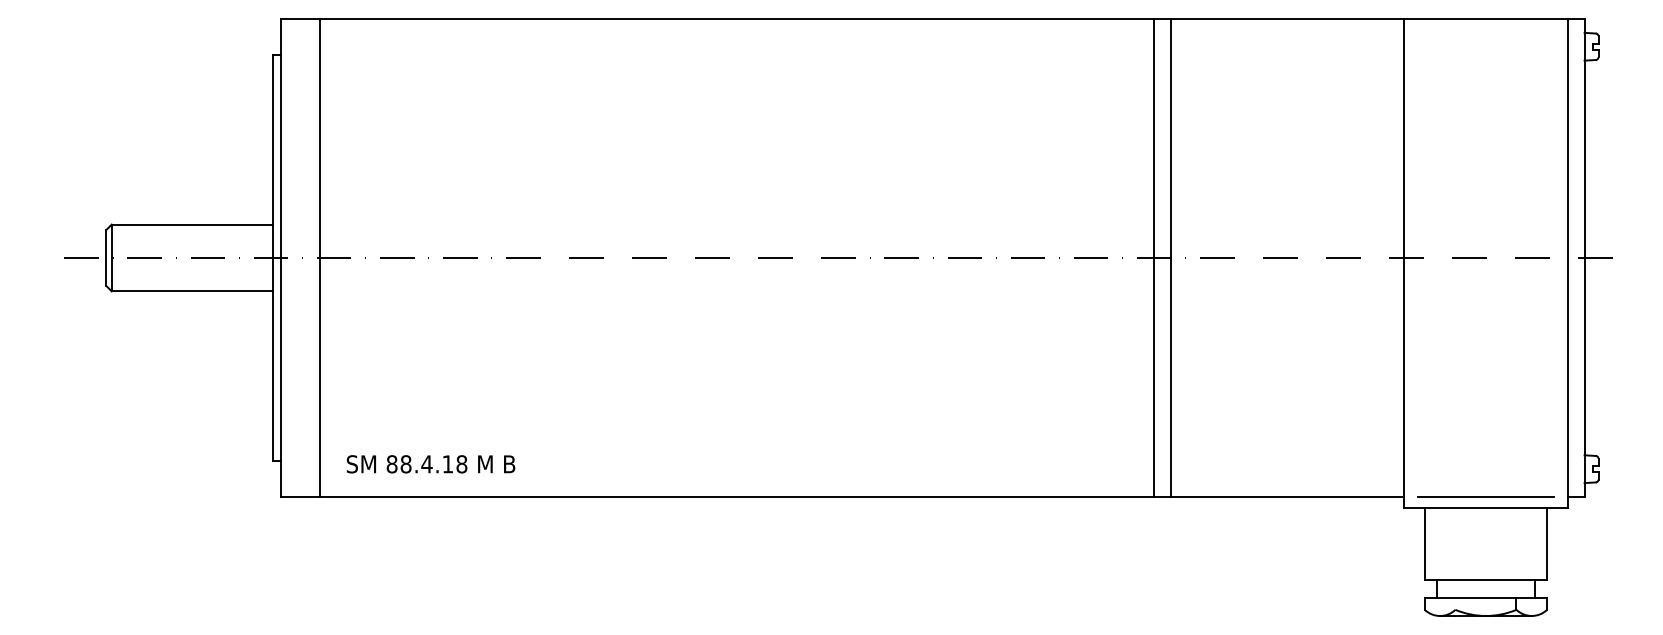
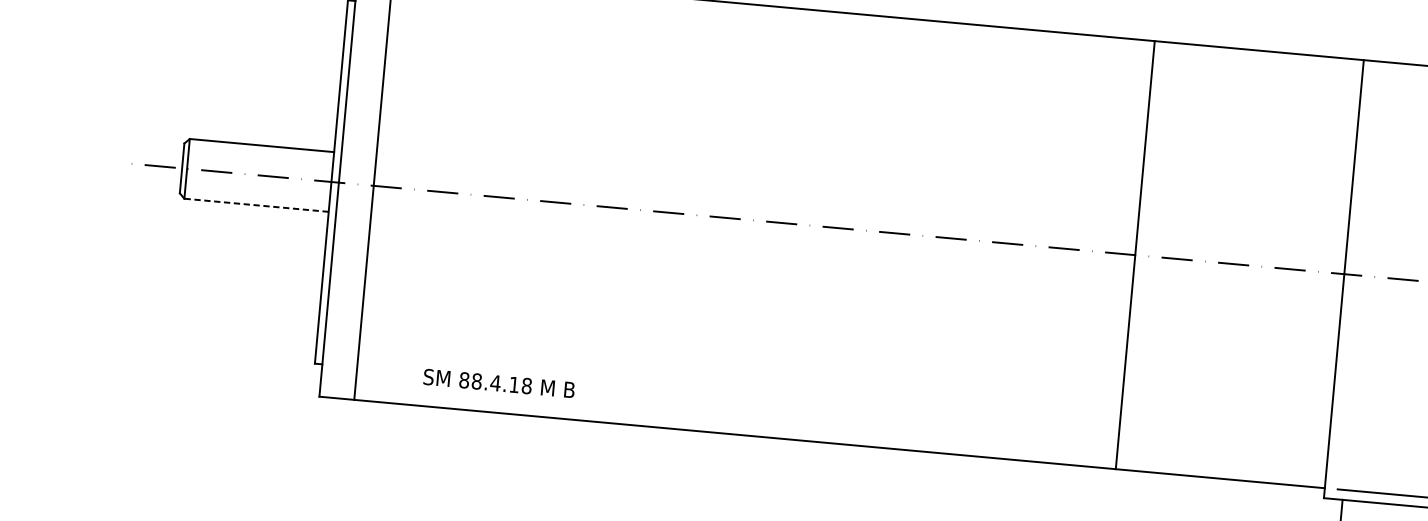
line: (1153, 257) -> (1120, 253), removed
line: (192, 291) -> (256, 205), solid -> dashed
text: (430, 464) -> (498, 383), moved

